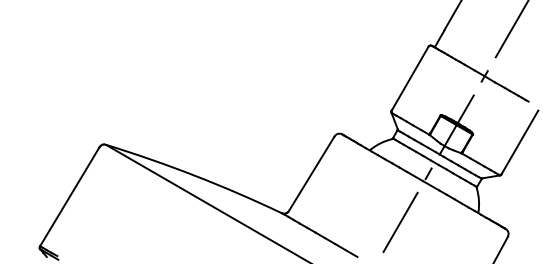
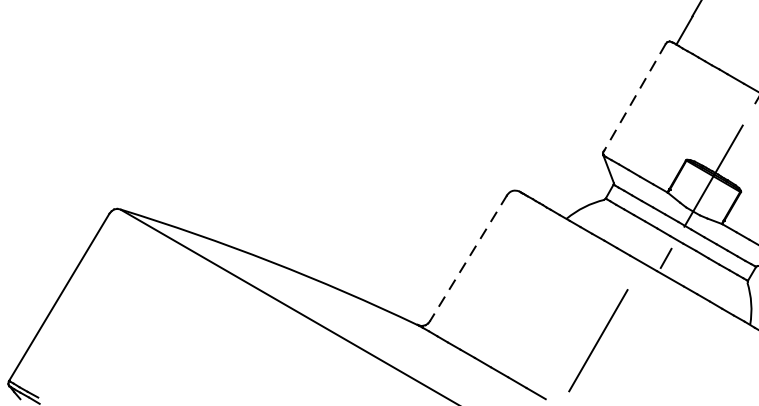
line: (410, 78) -> (635, 97), solid -> dashed
line: (311, 173) -> (468, 257), solid -> dashed
line: (400, 221) -> (598, 339), moved

